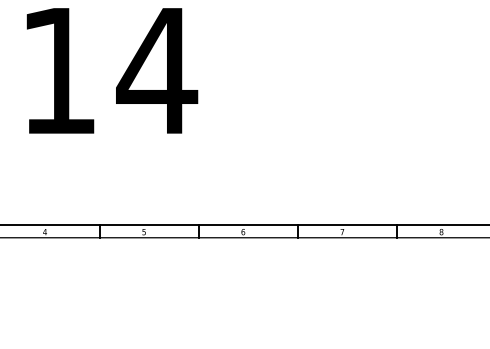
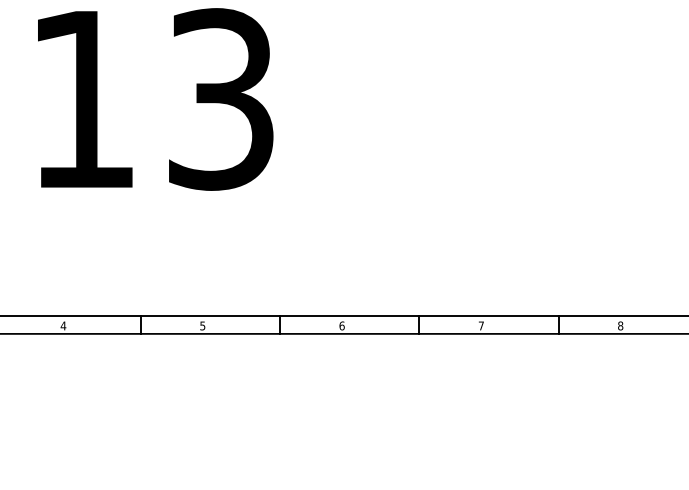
text: (157, 70) -> (221, 98), 14 -> 13

